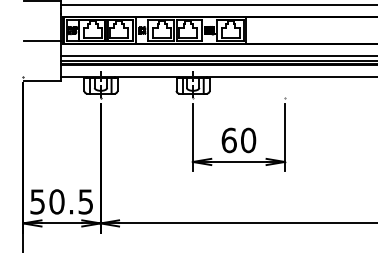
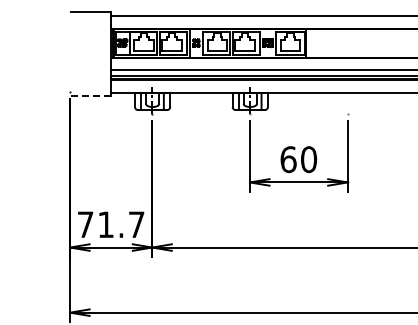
line: (42, 41) -> (90, 54), removed
line: (42, 80) -> (90, 96), solid -> dashed
text: (62, 201) -> (111, 224), 50.5 -> 71.7

